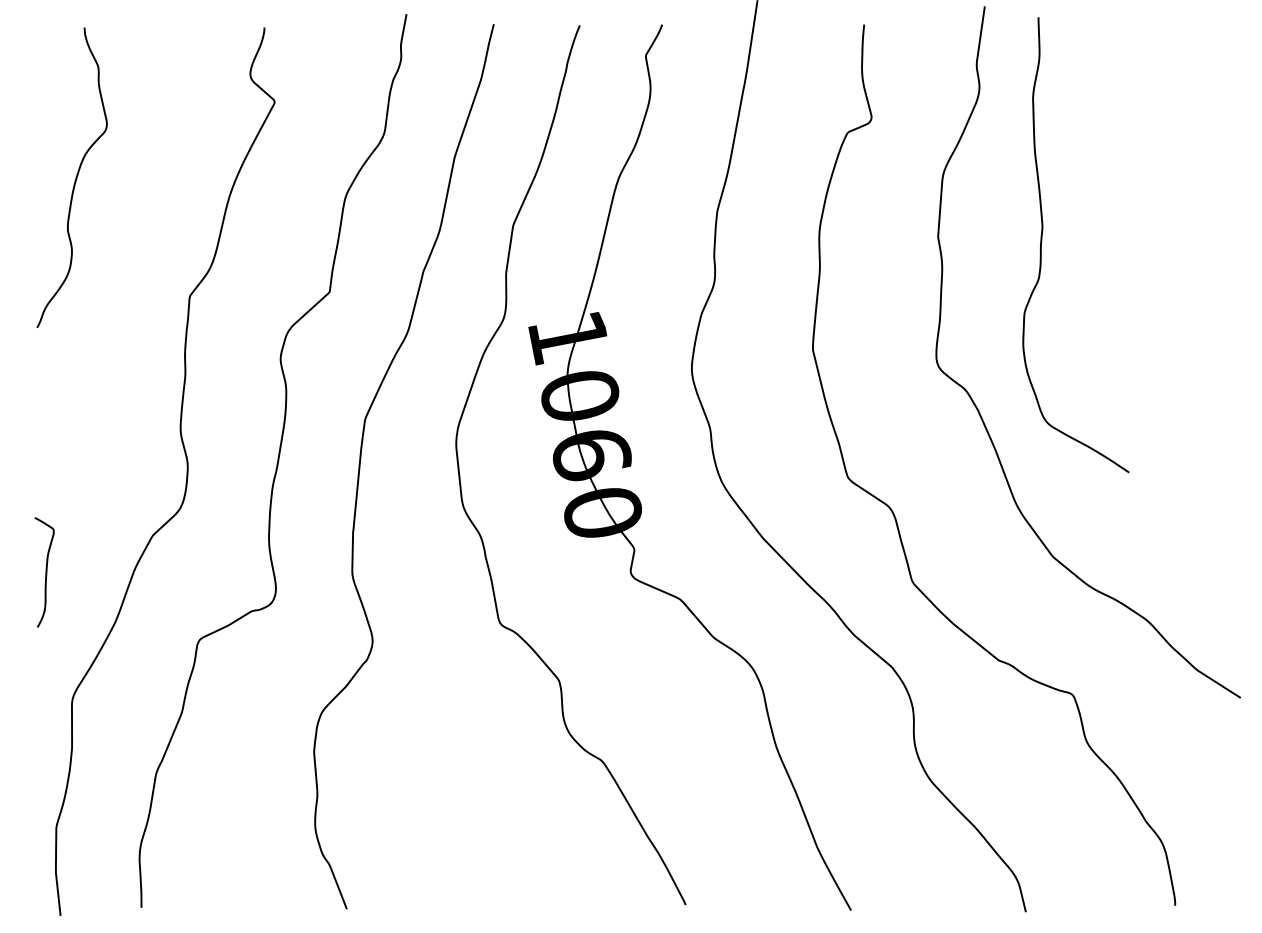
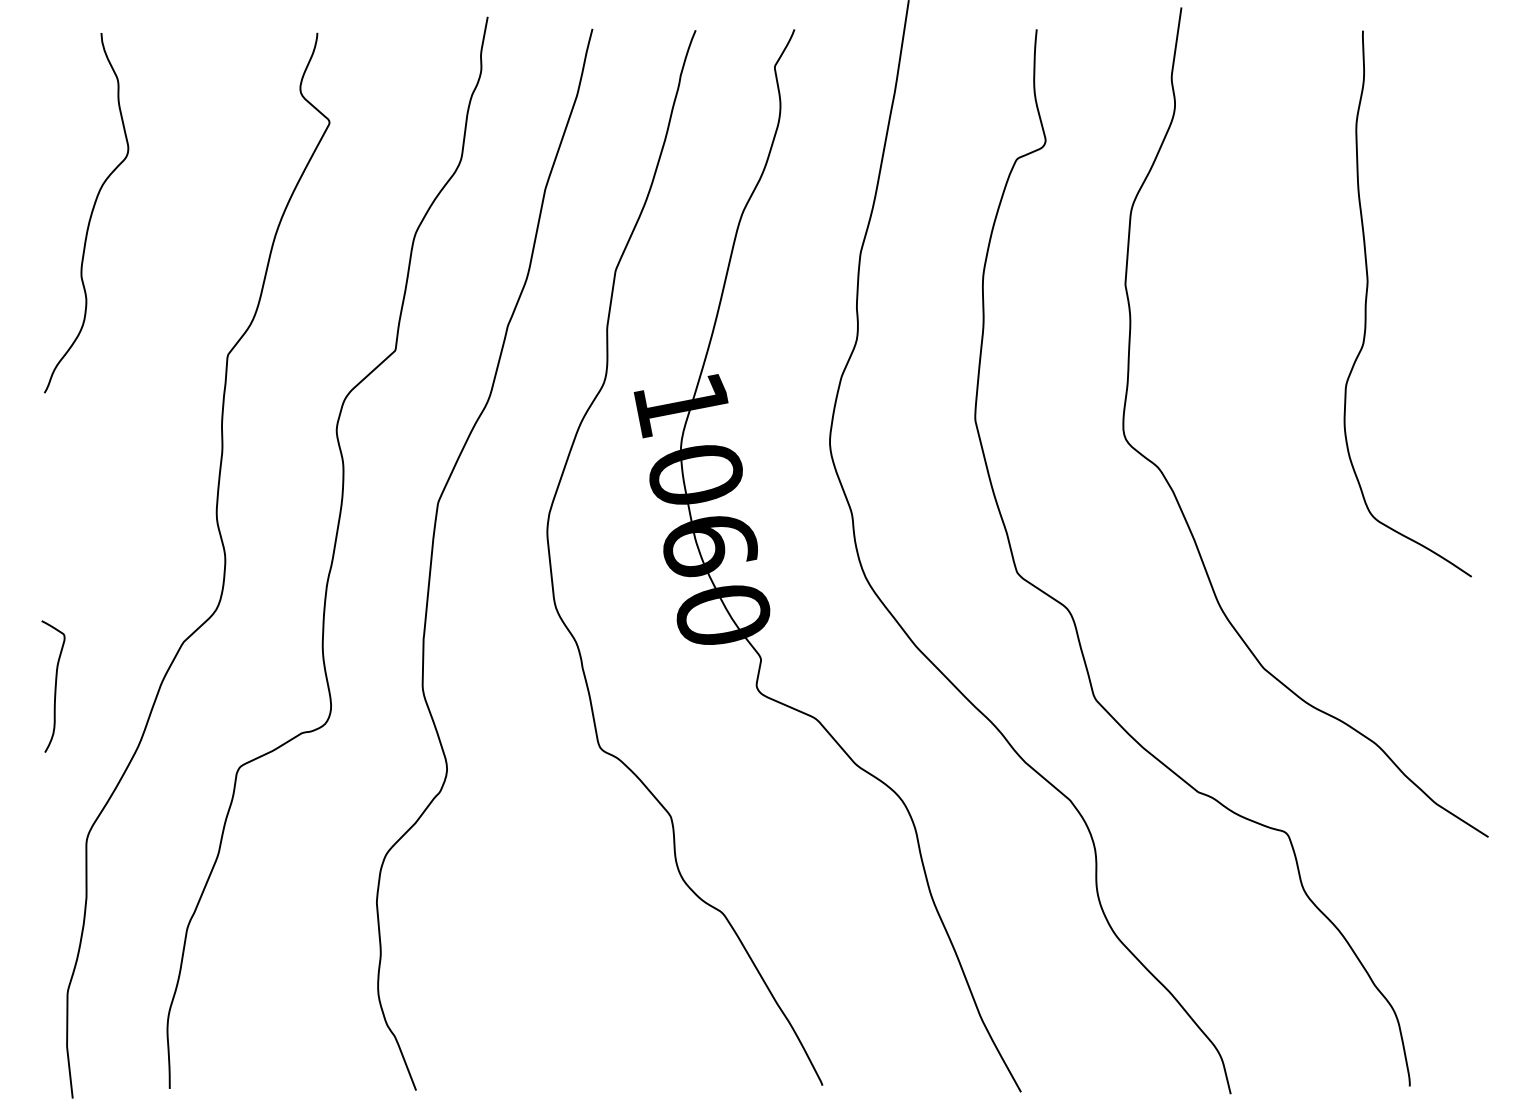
curve: (1042, 240) -> (1367, 298), moved

